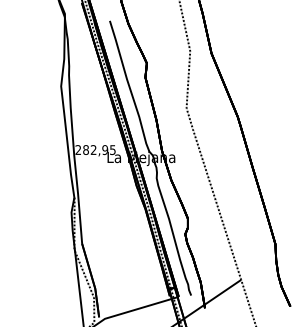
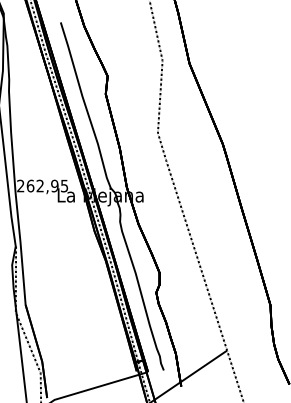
text: (86, 149) -> (31, 185), 282,95 -> 262,95

